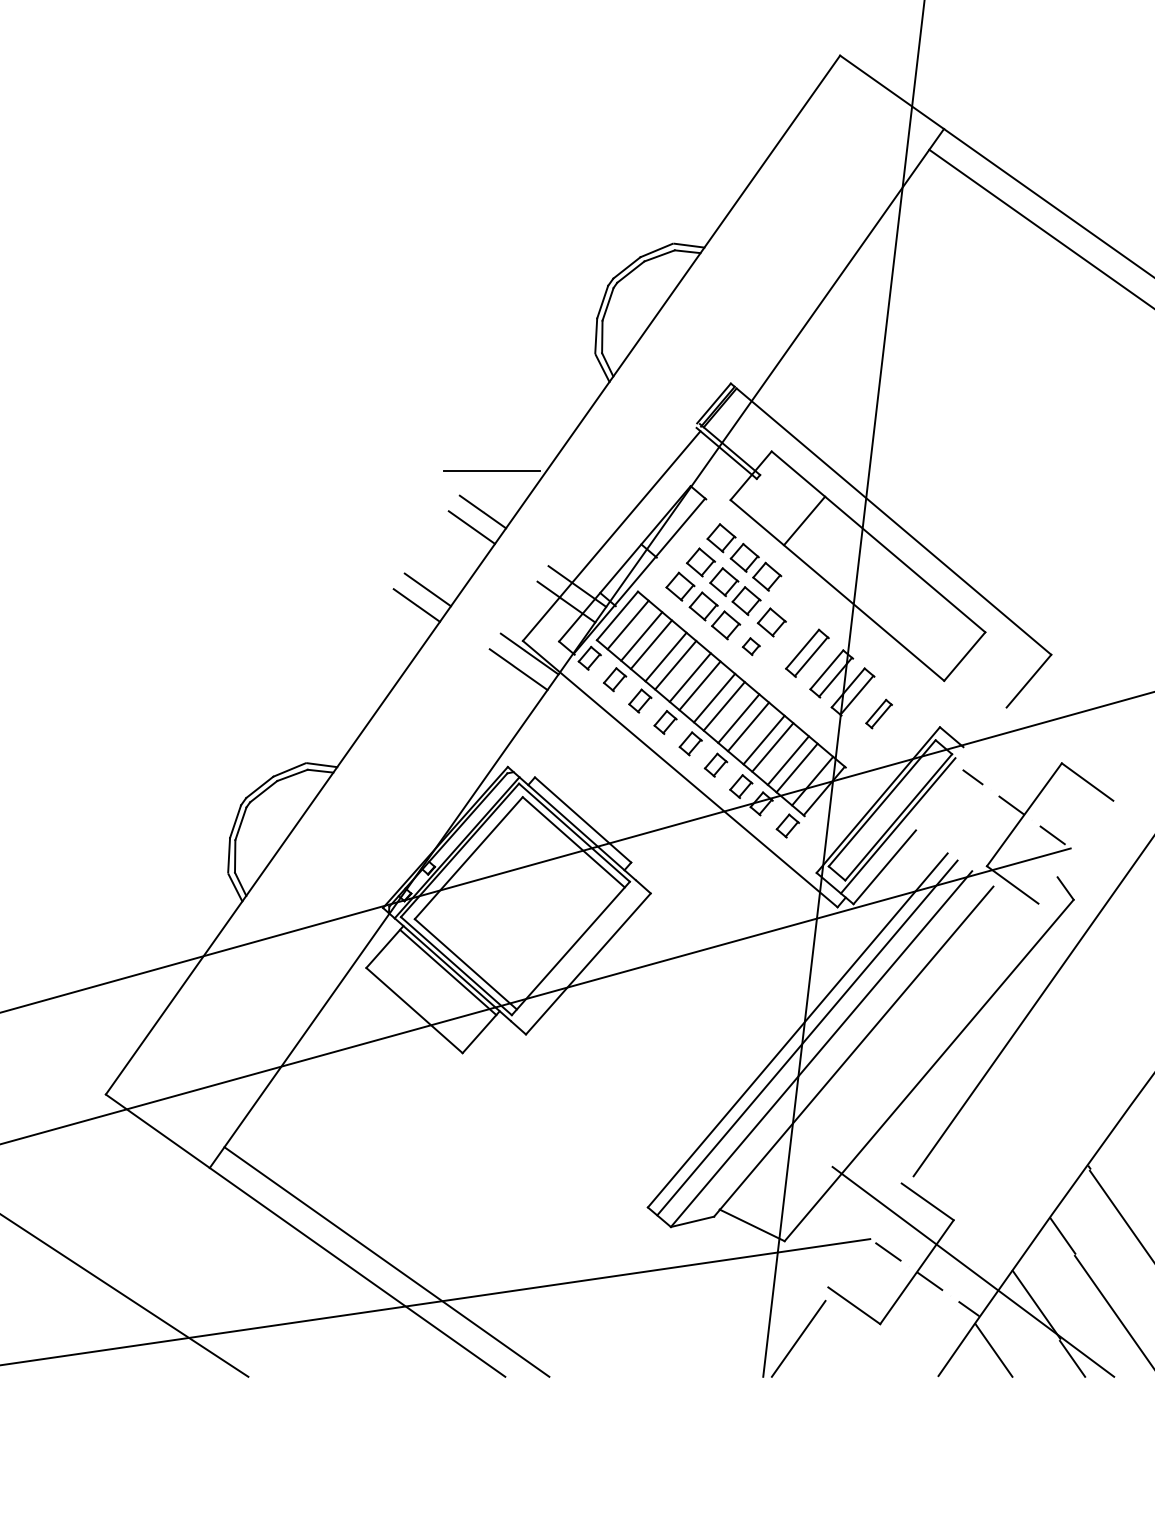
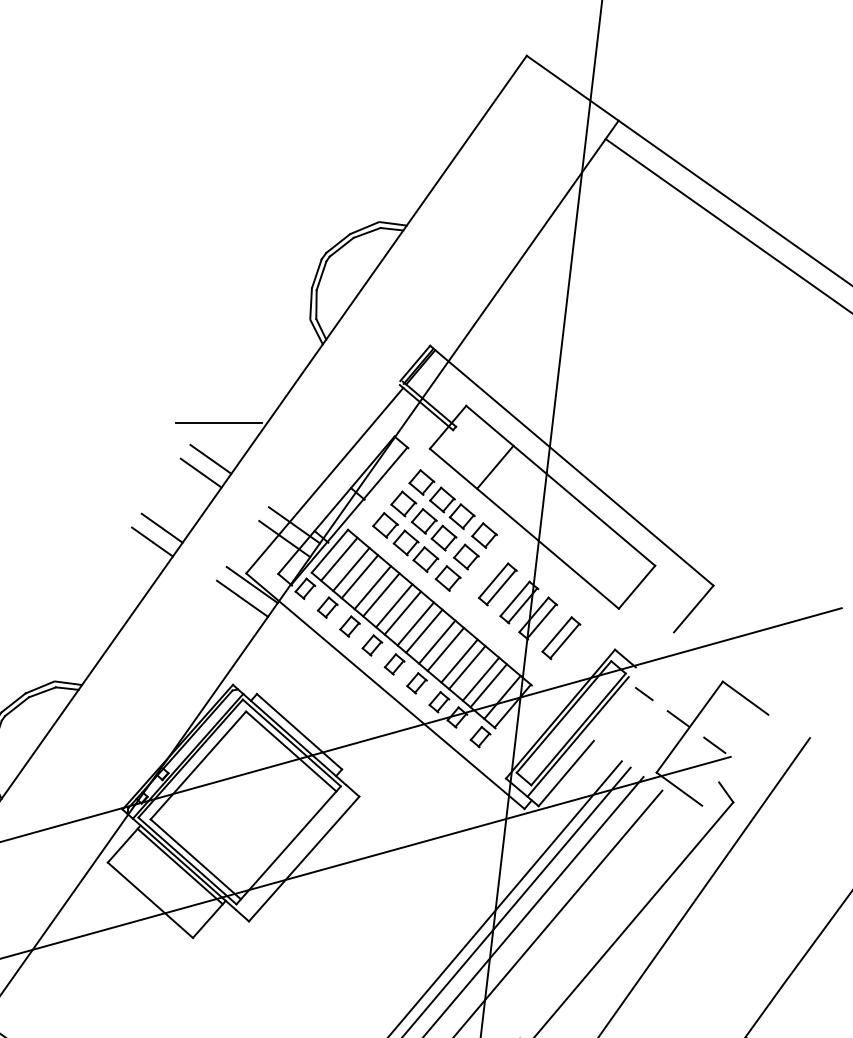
part: (792, 598) -> (484, 535), added
part: (751, 646) -> (448, 578), size x1.67
part: (878, 713) -> (560, 637), size x1.67

